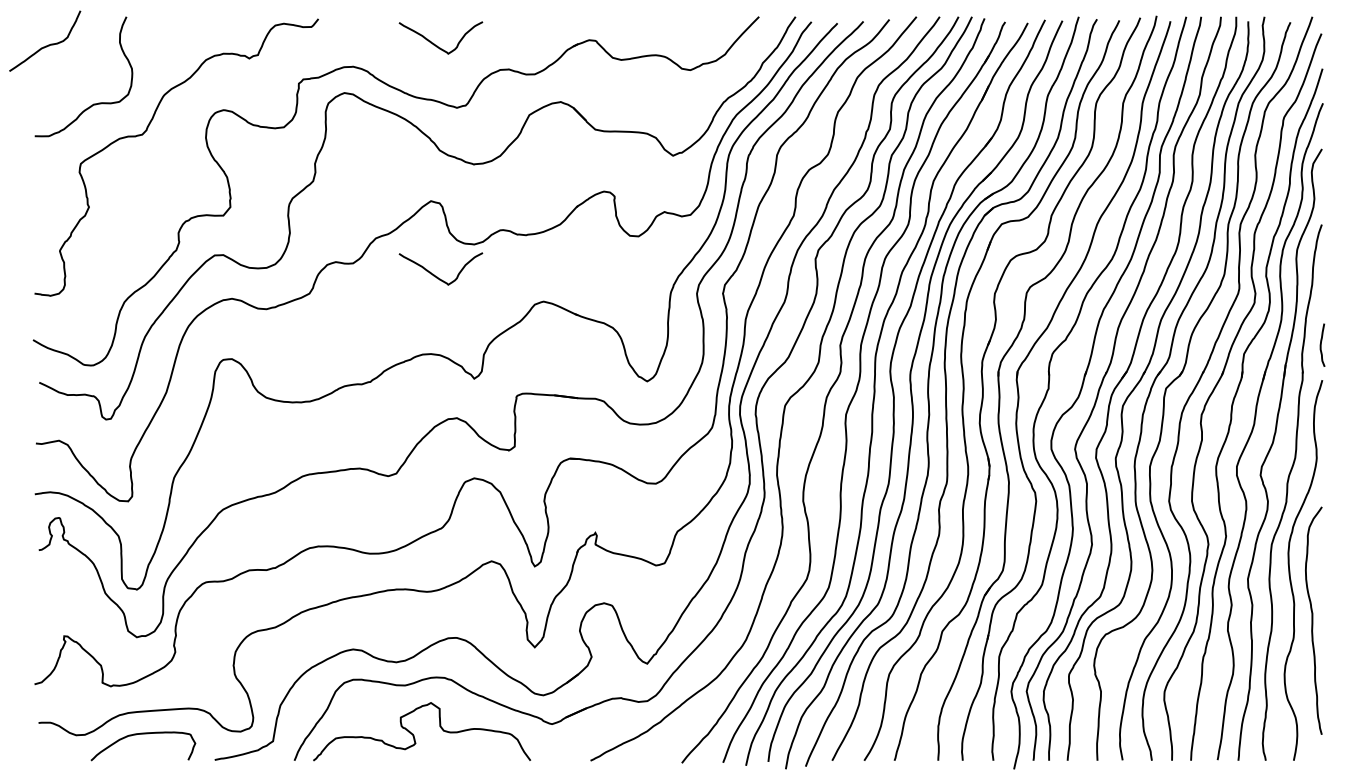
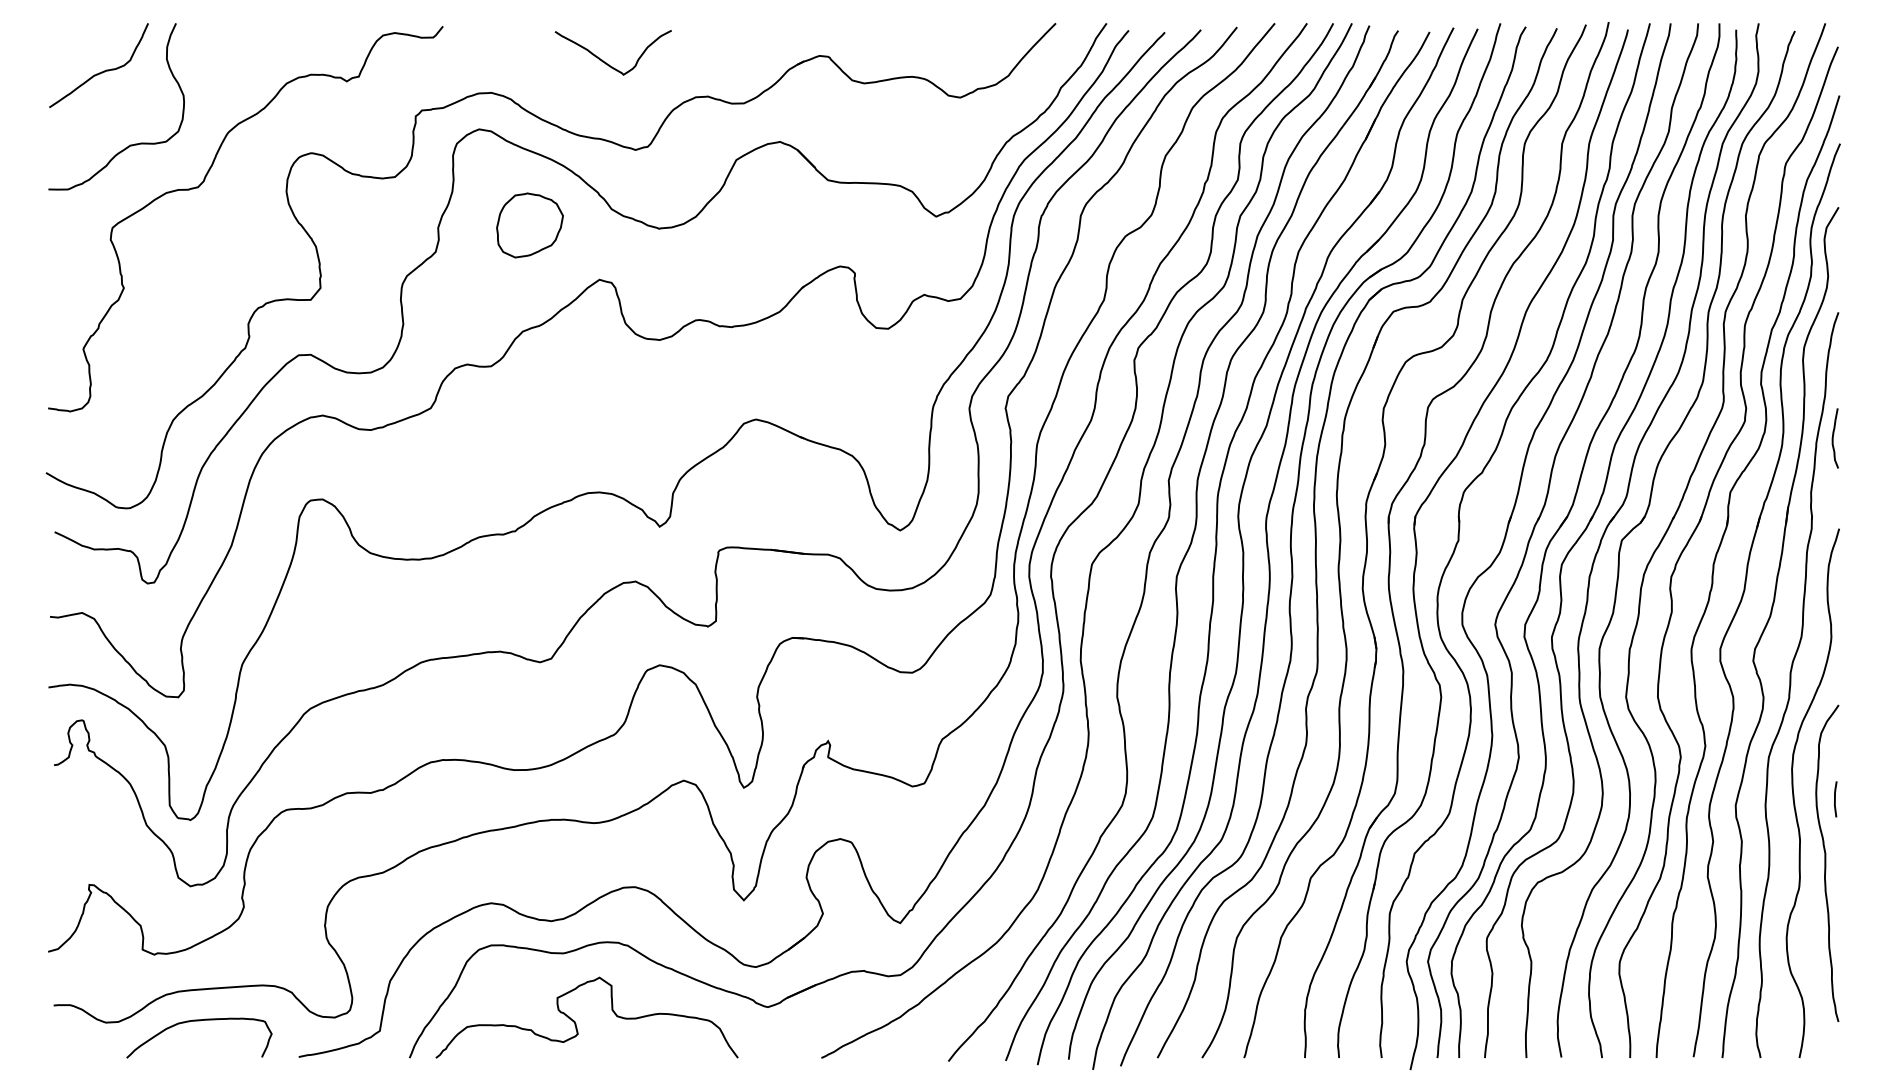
curve: (48, 44) -> (103, 70), moved
part: (380, 161) -> (529, 224), added
curve: (434, 274) -> (604, 381), removed
curve: (1321, 344) -> (1833, 437), moved
line: (1319, 574) -> (1835, 799), added

